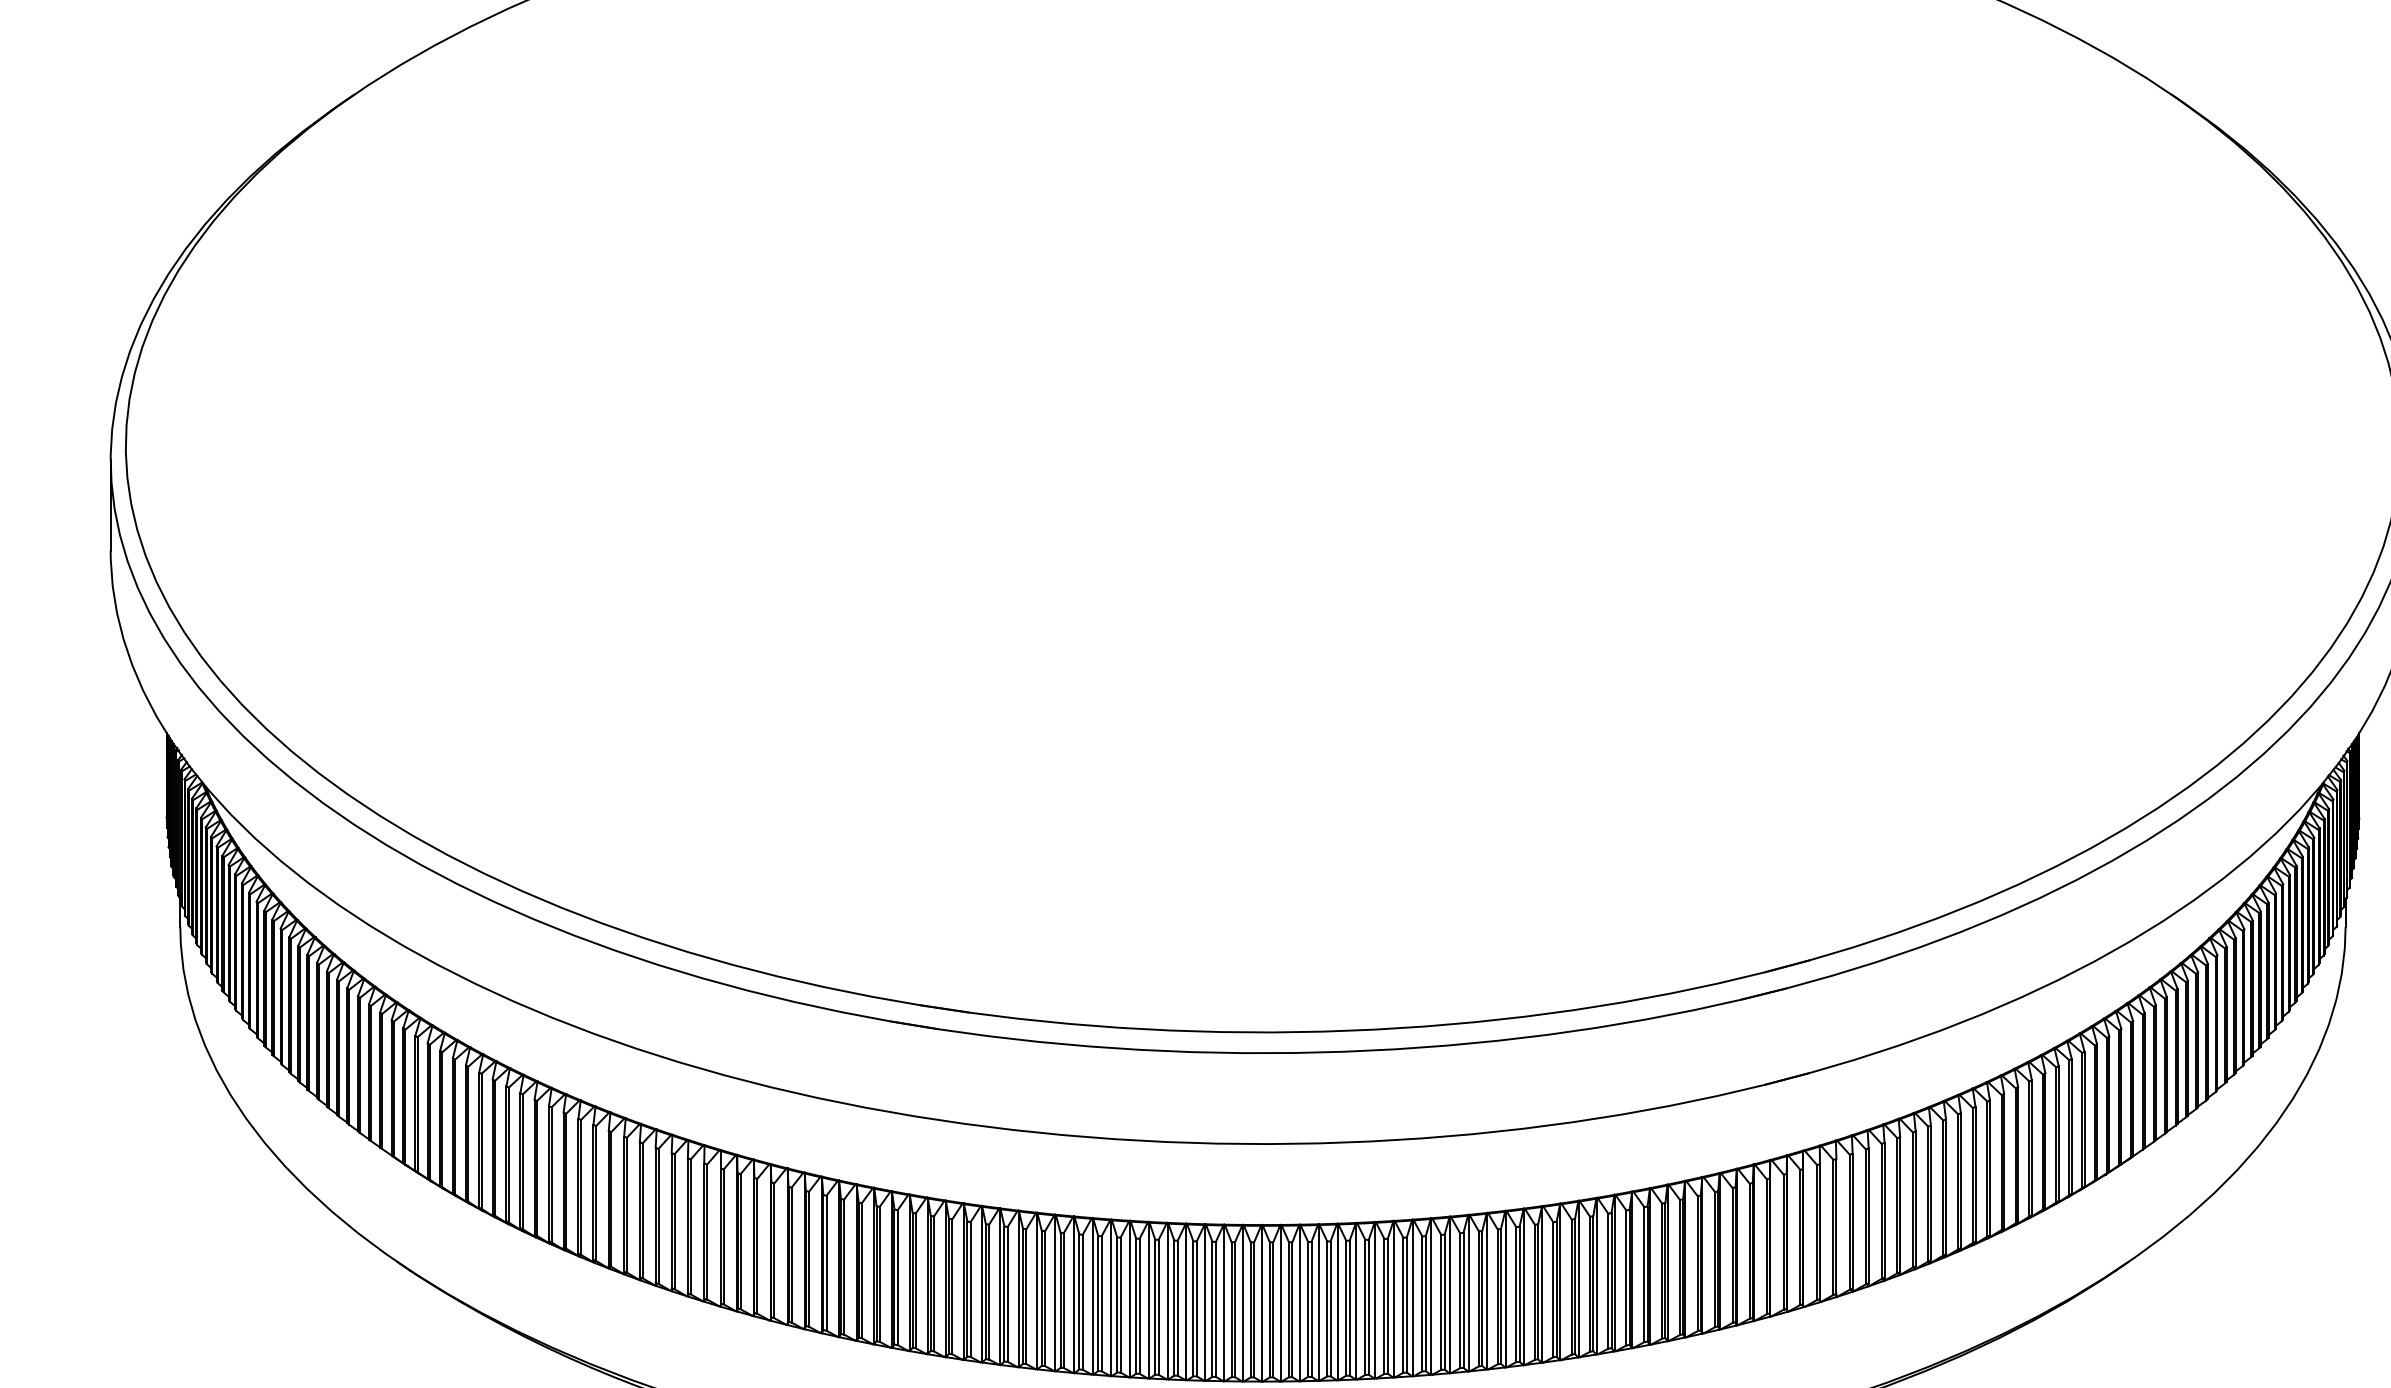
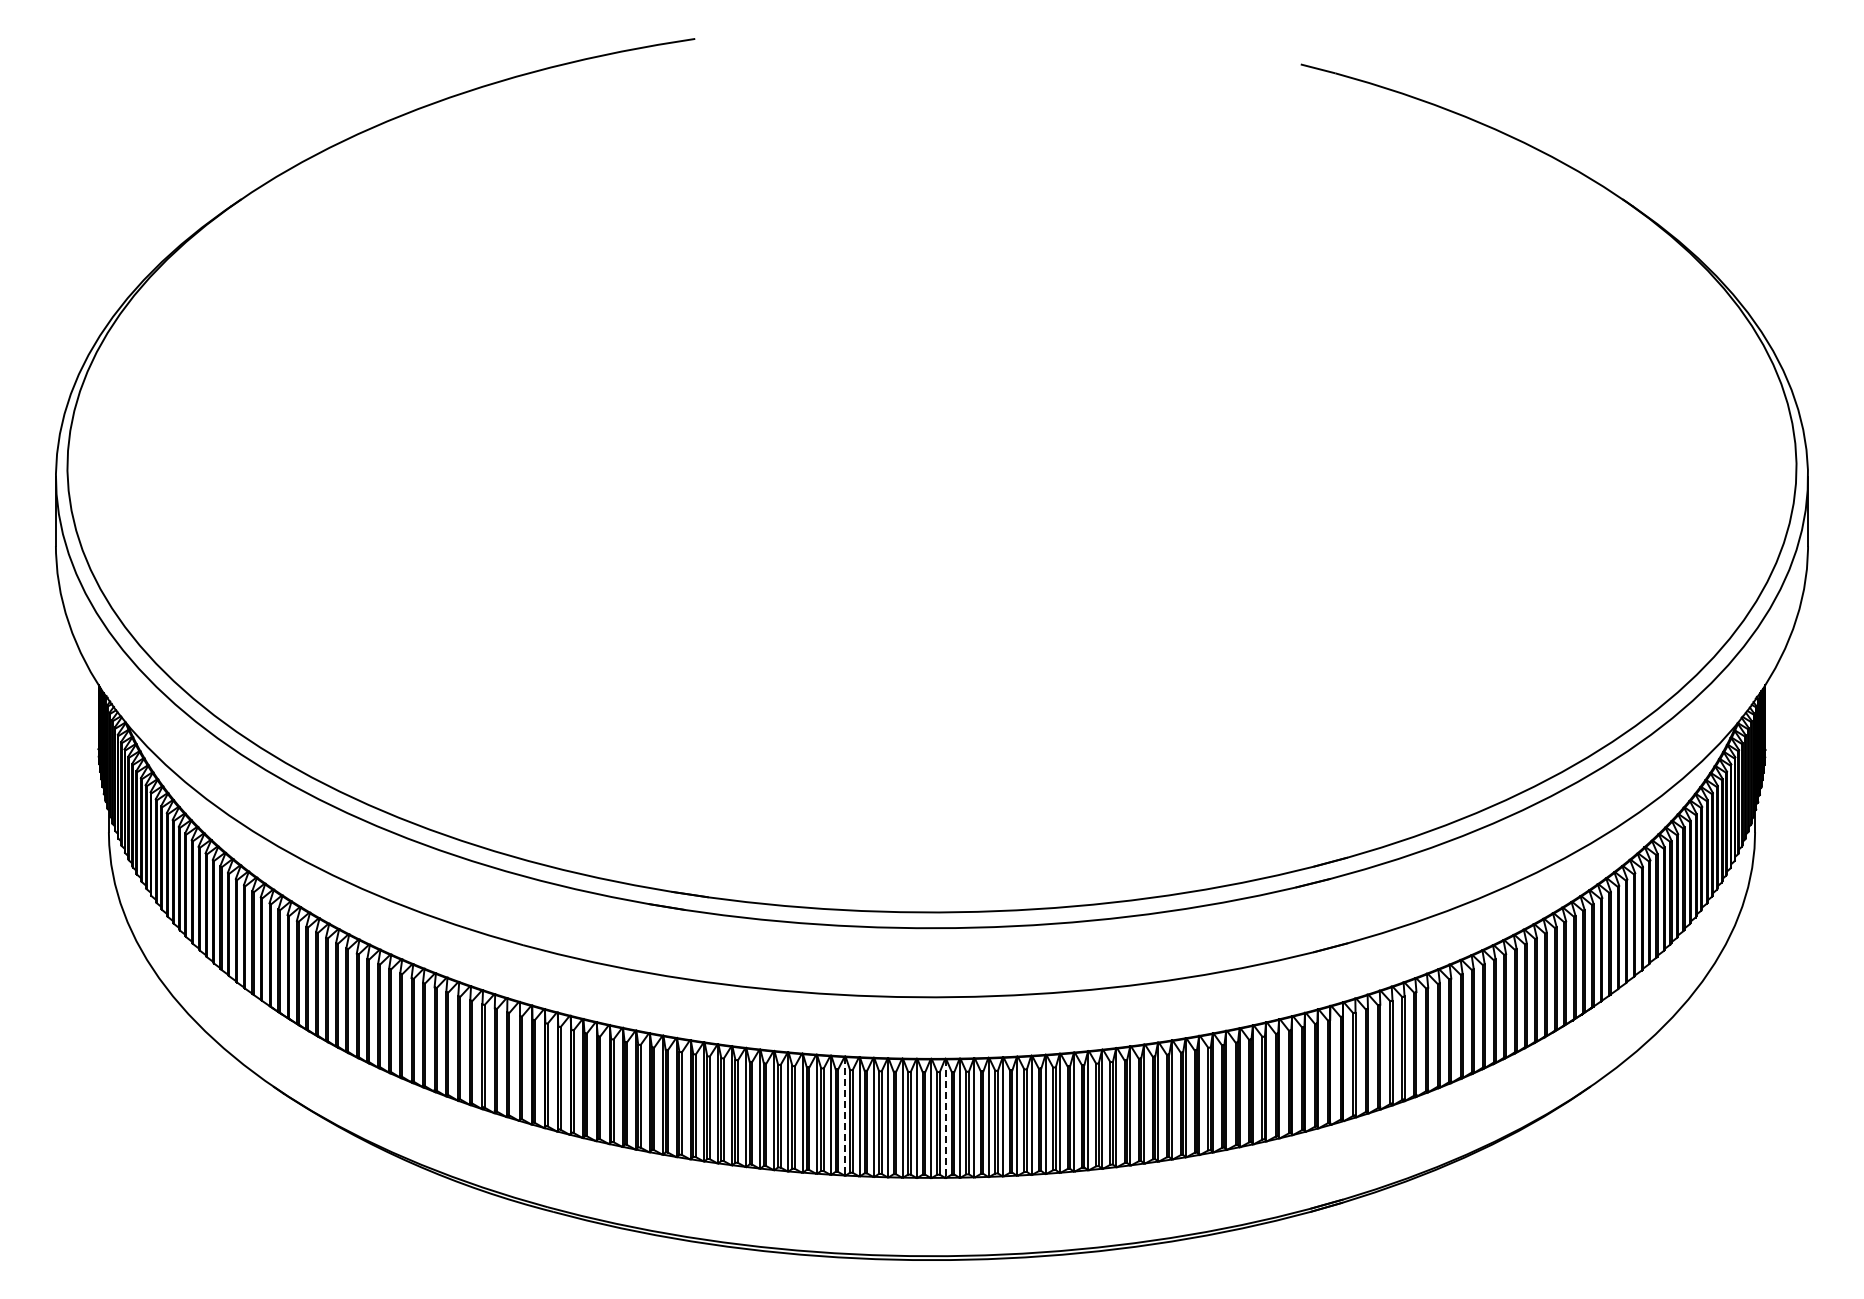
line: (1149, 1300) -> (845, 1116), solid -> dashed
line: (1280, 1303) -> (945, 1118), solid -> dashed

